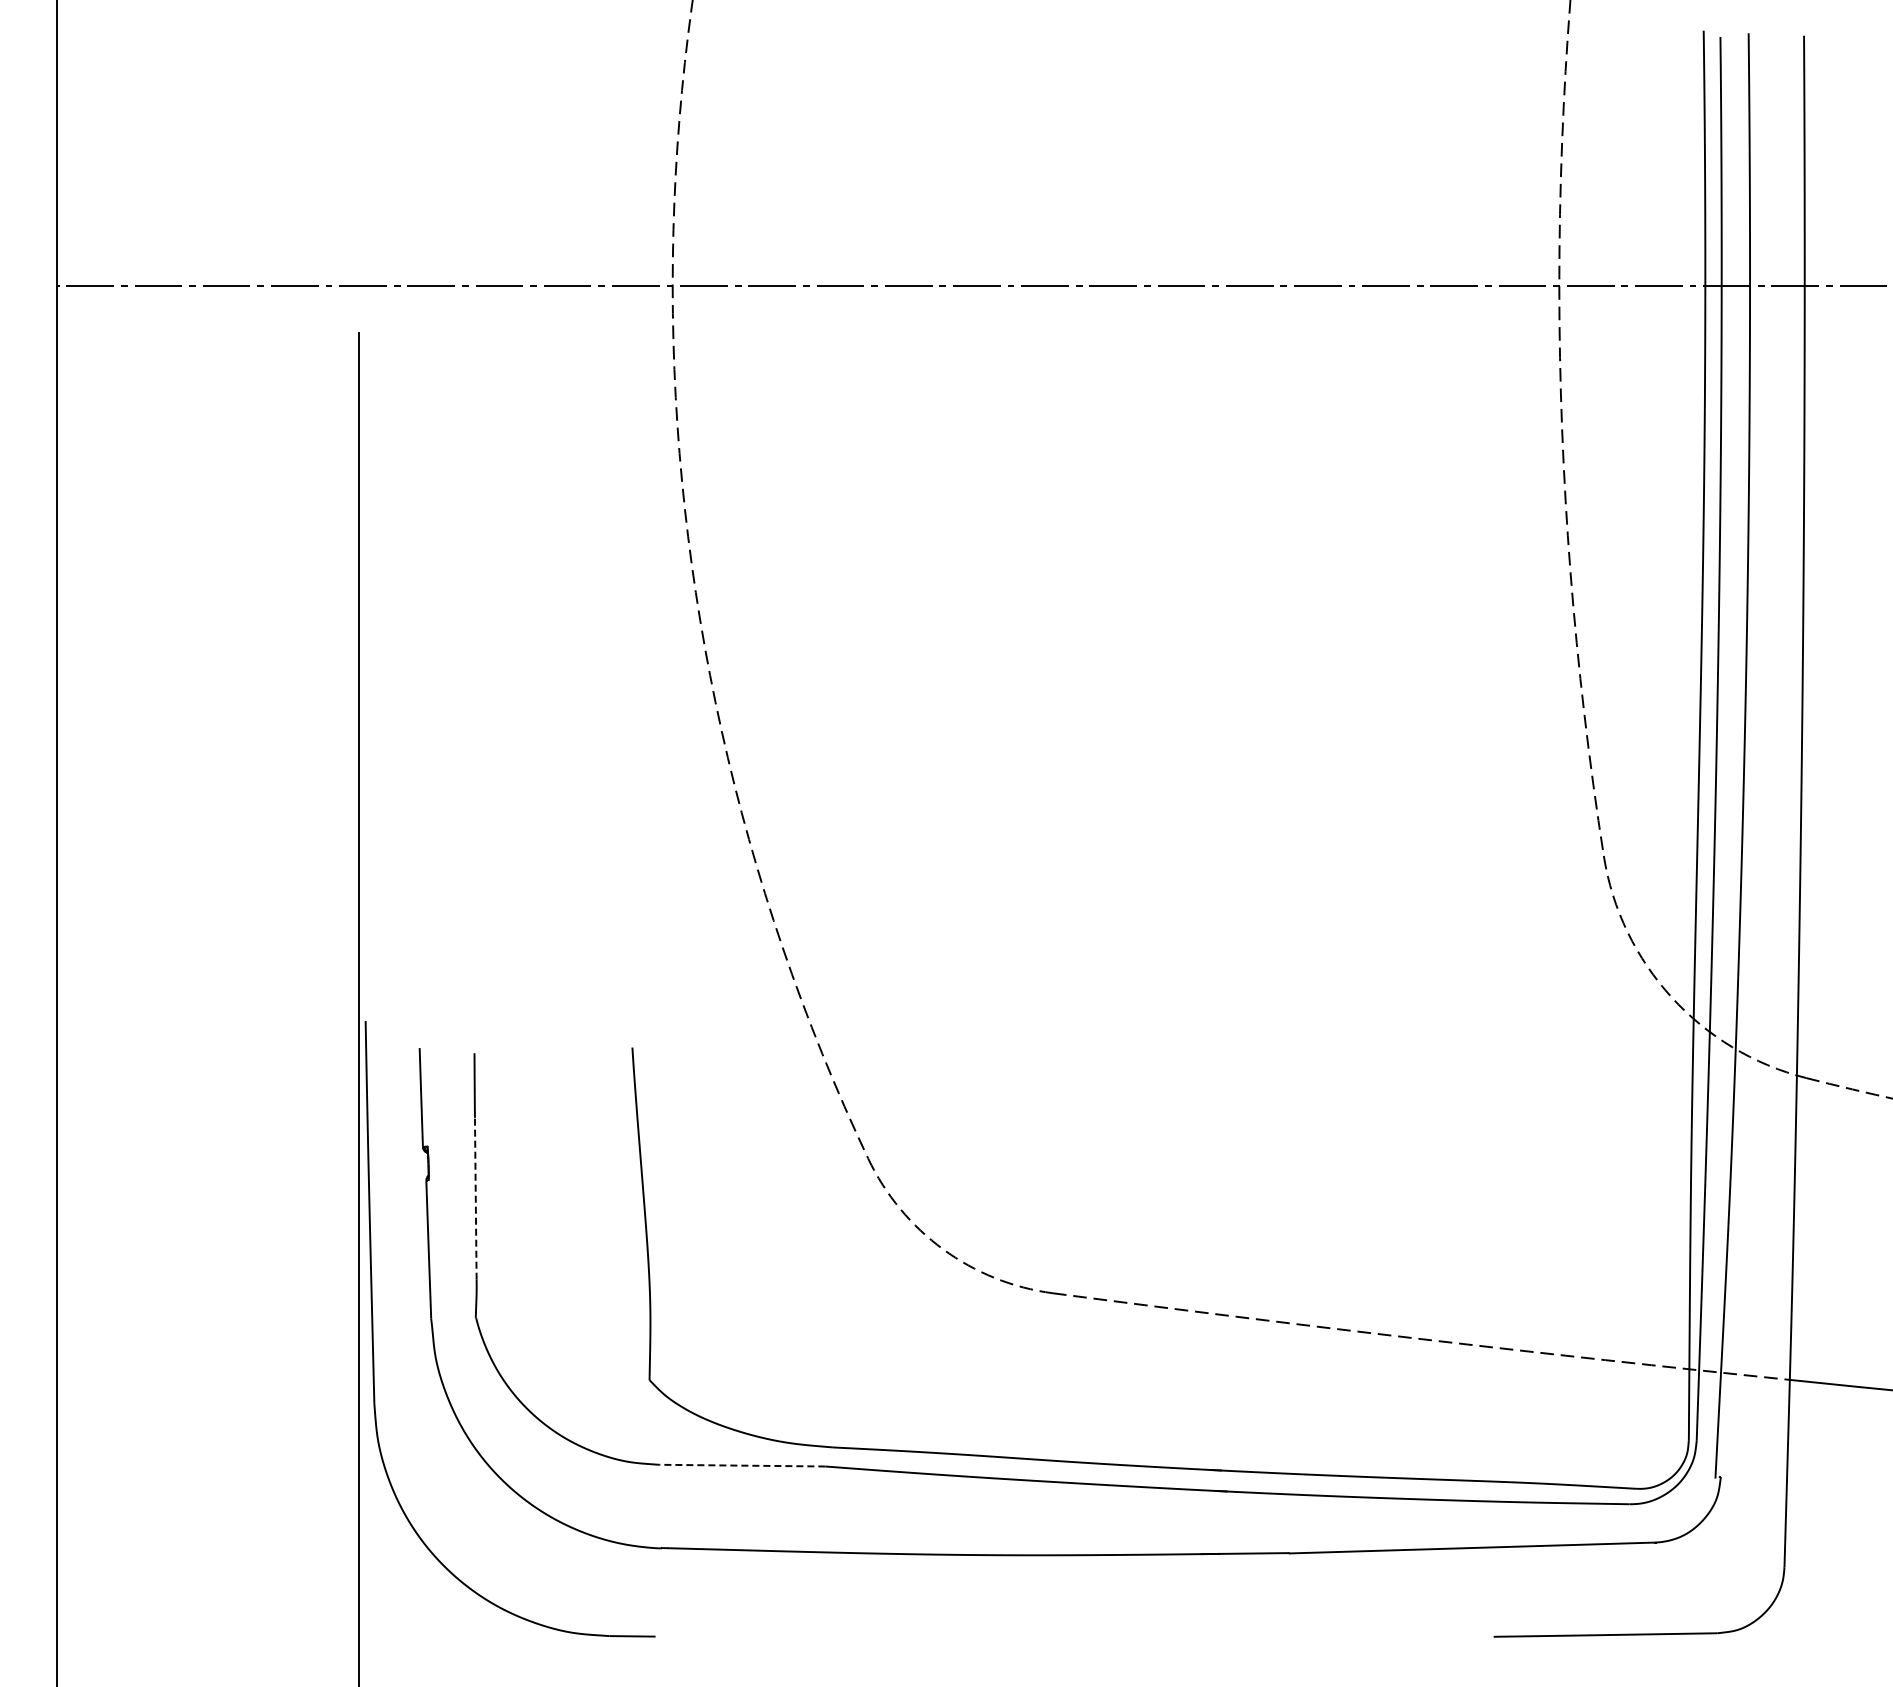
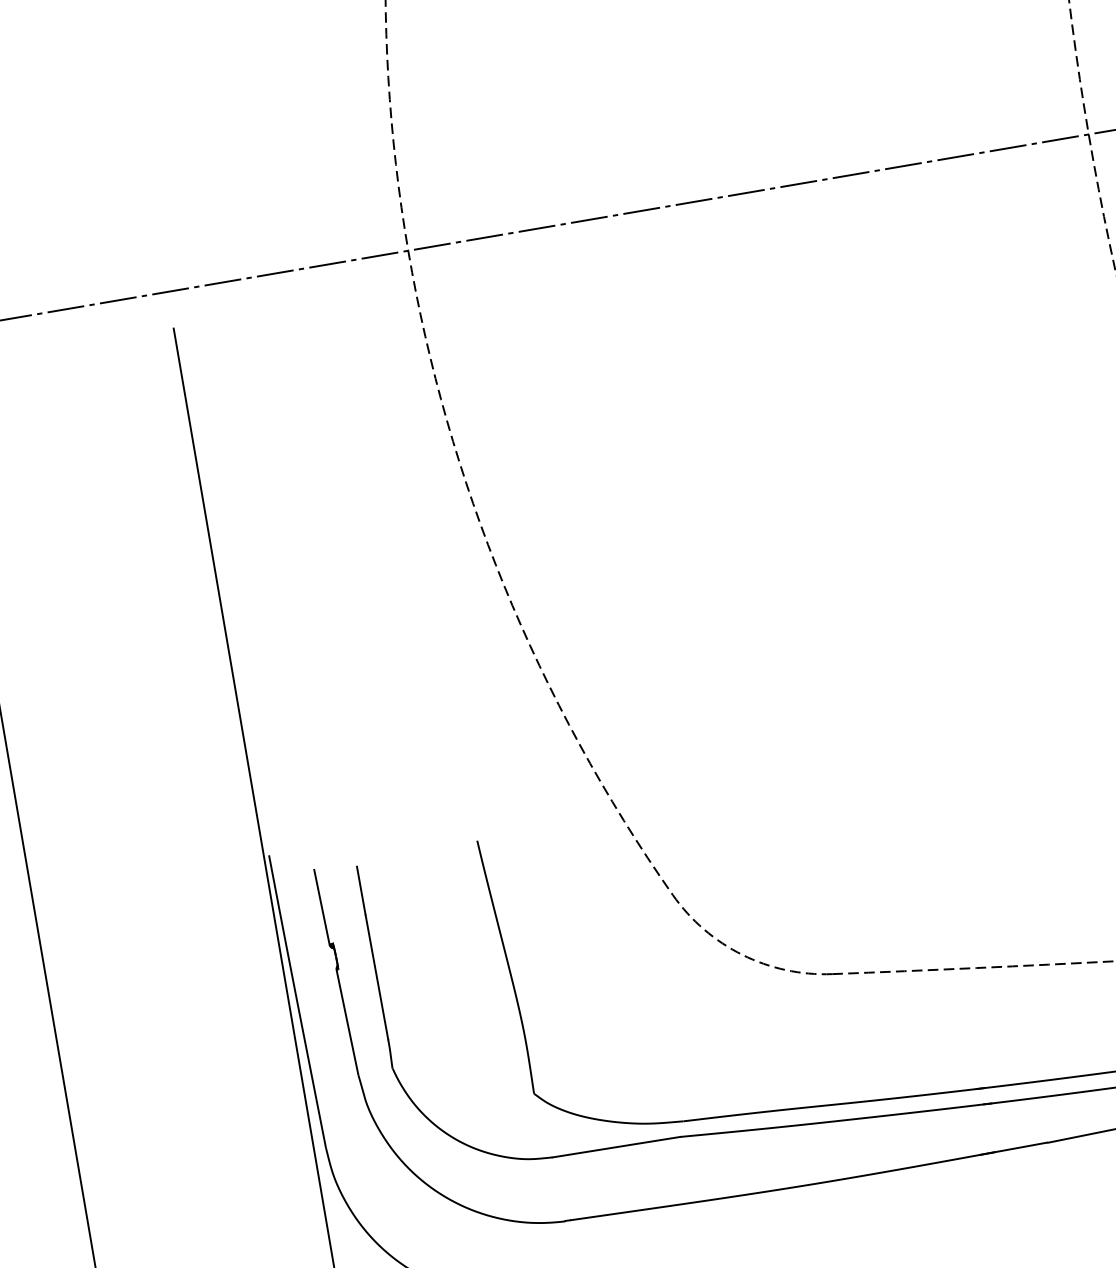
line: (475, 1198) -> (376, 977), dashed -> solid
line: (741, 1465) -> (615, 1147), dashed -> solid

